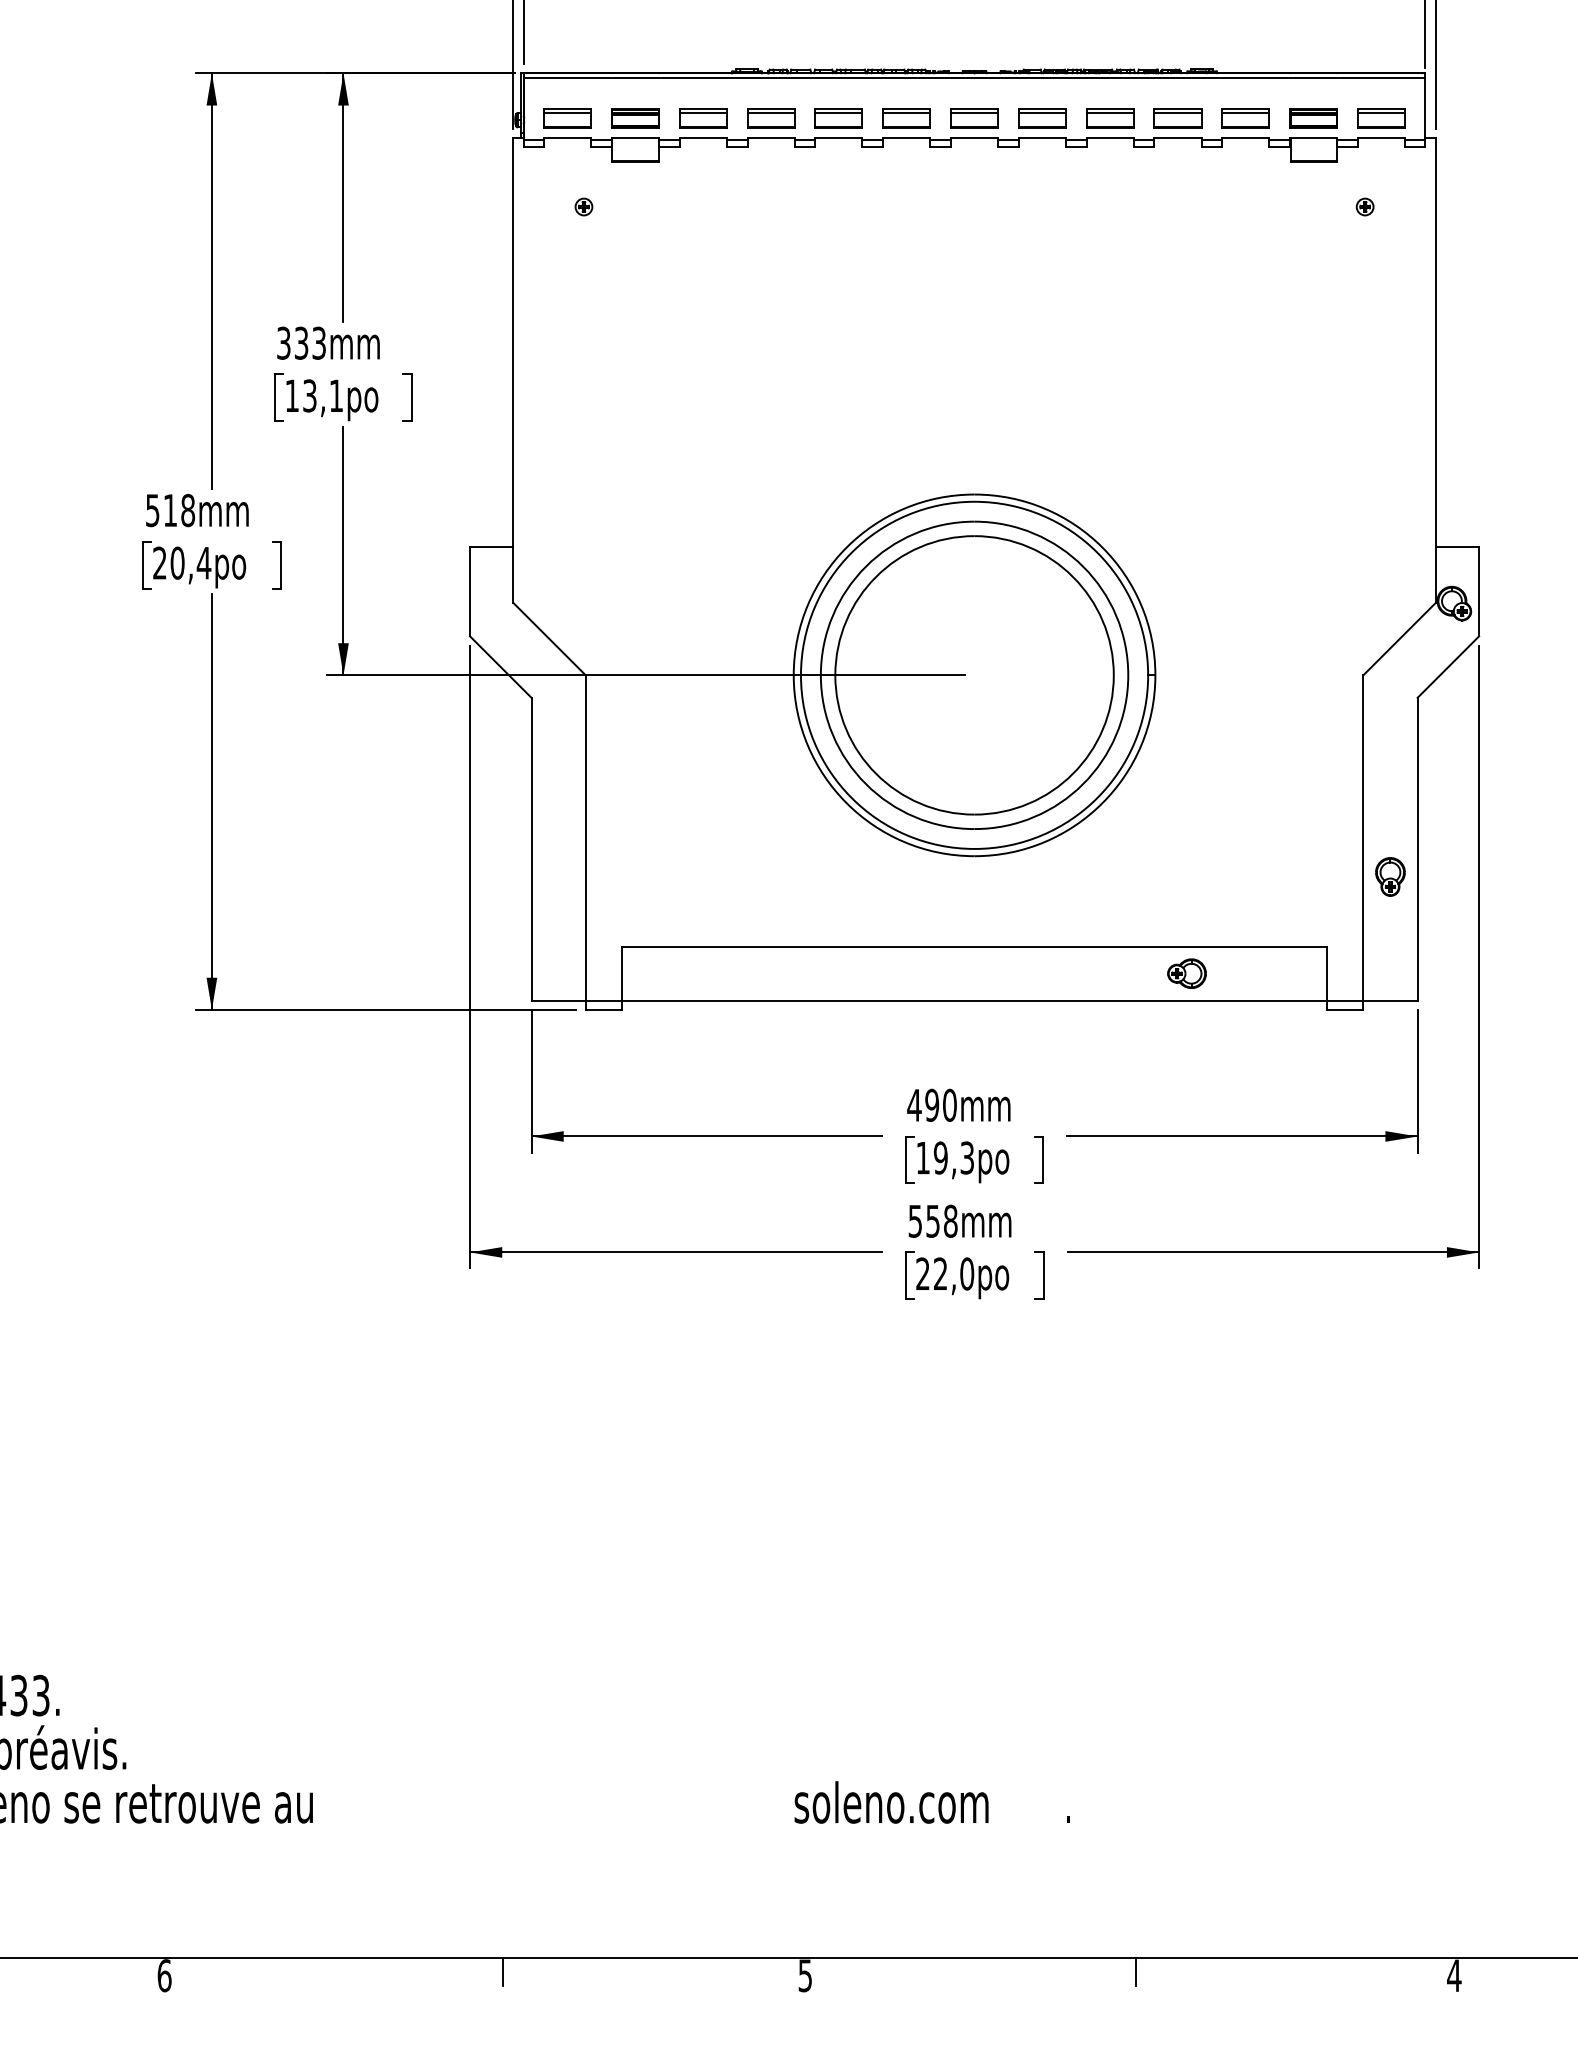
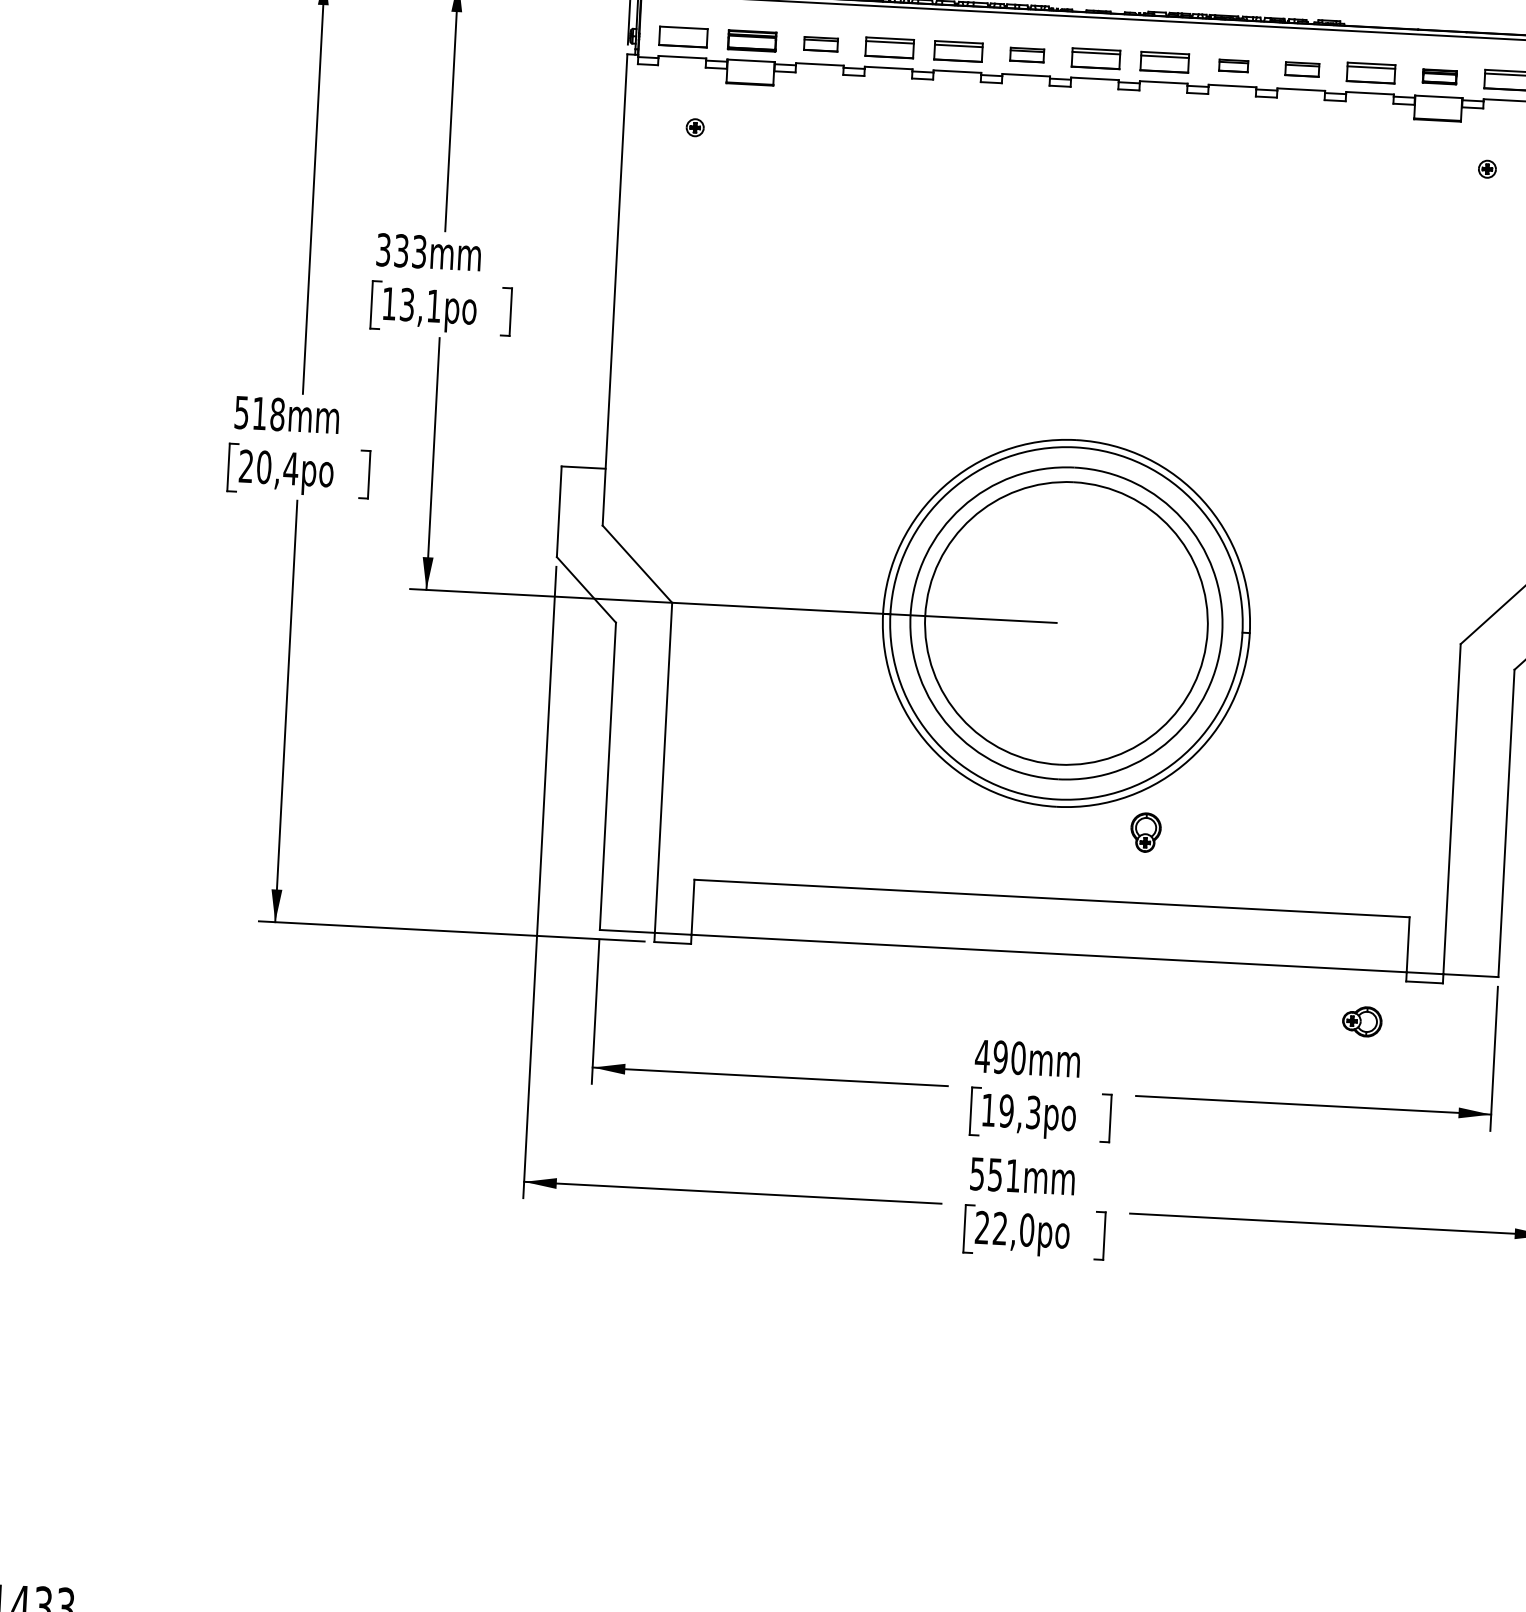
line: (567, 113) -> (683, 32), removed
part: (703, 118) -> (821, 44), size x0.7
part: (906, 118) -> (1027, 55), size x0.7
part: (1110, 118) -> (1233, 65), size x0.6
part: (1177, 118) -> (1301, 69), size x0.7
part: (1313, 118) -> (1439, 76), size x0.7
part: (1390, 876) -> (1145, 832), moved
part: (1186, 973) -> (1361, 1021), moved
text: (950, 1220) -> (1013, 1174), 558mm -> 551mm

